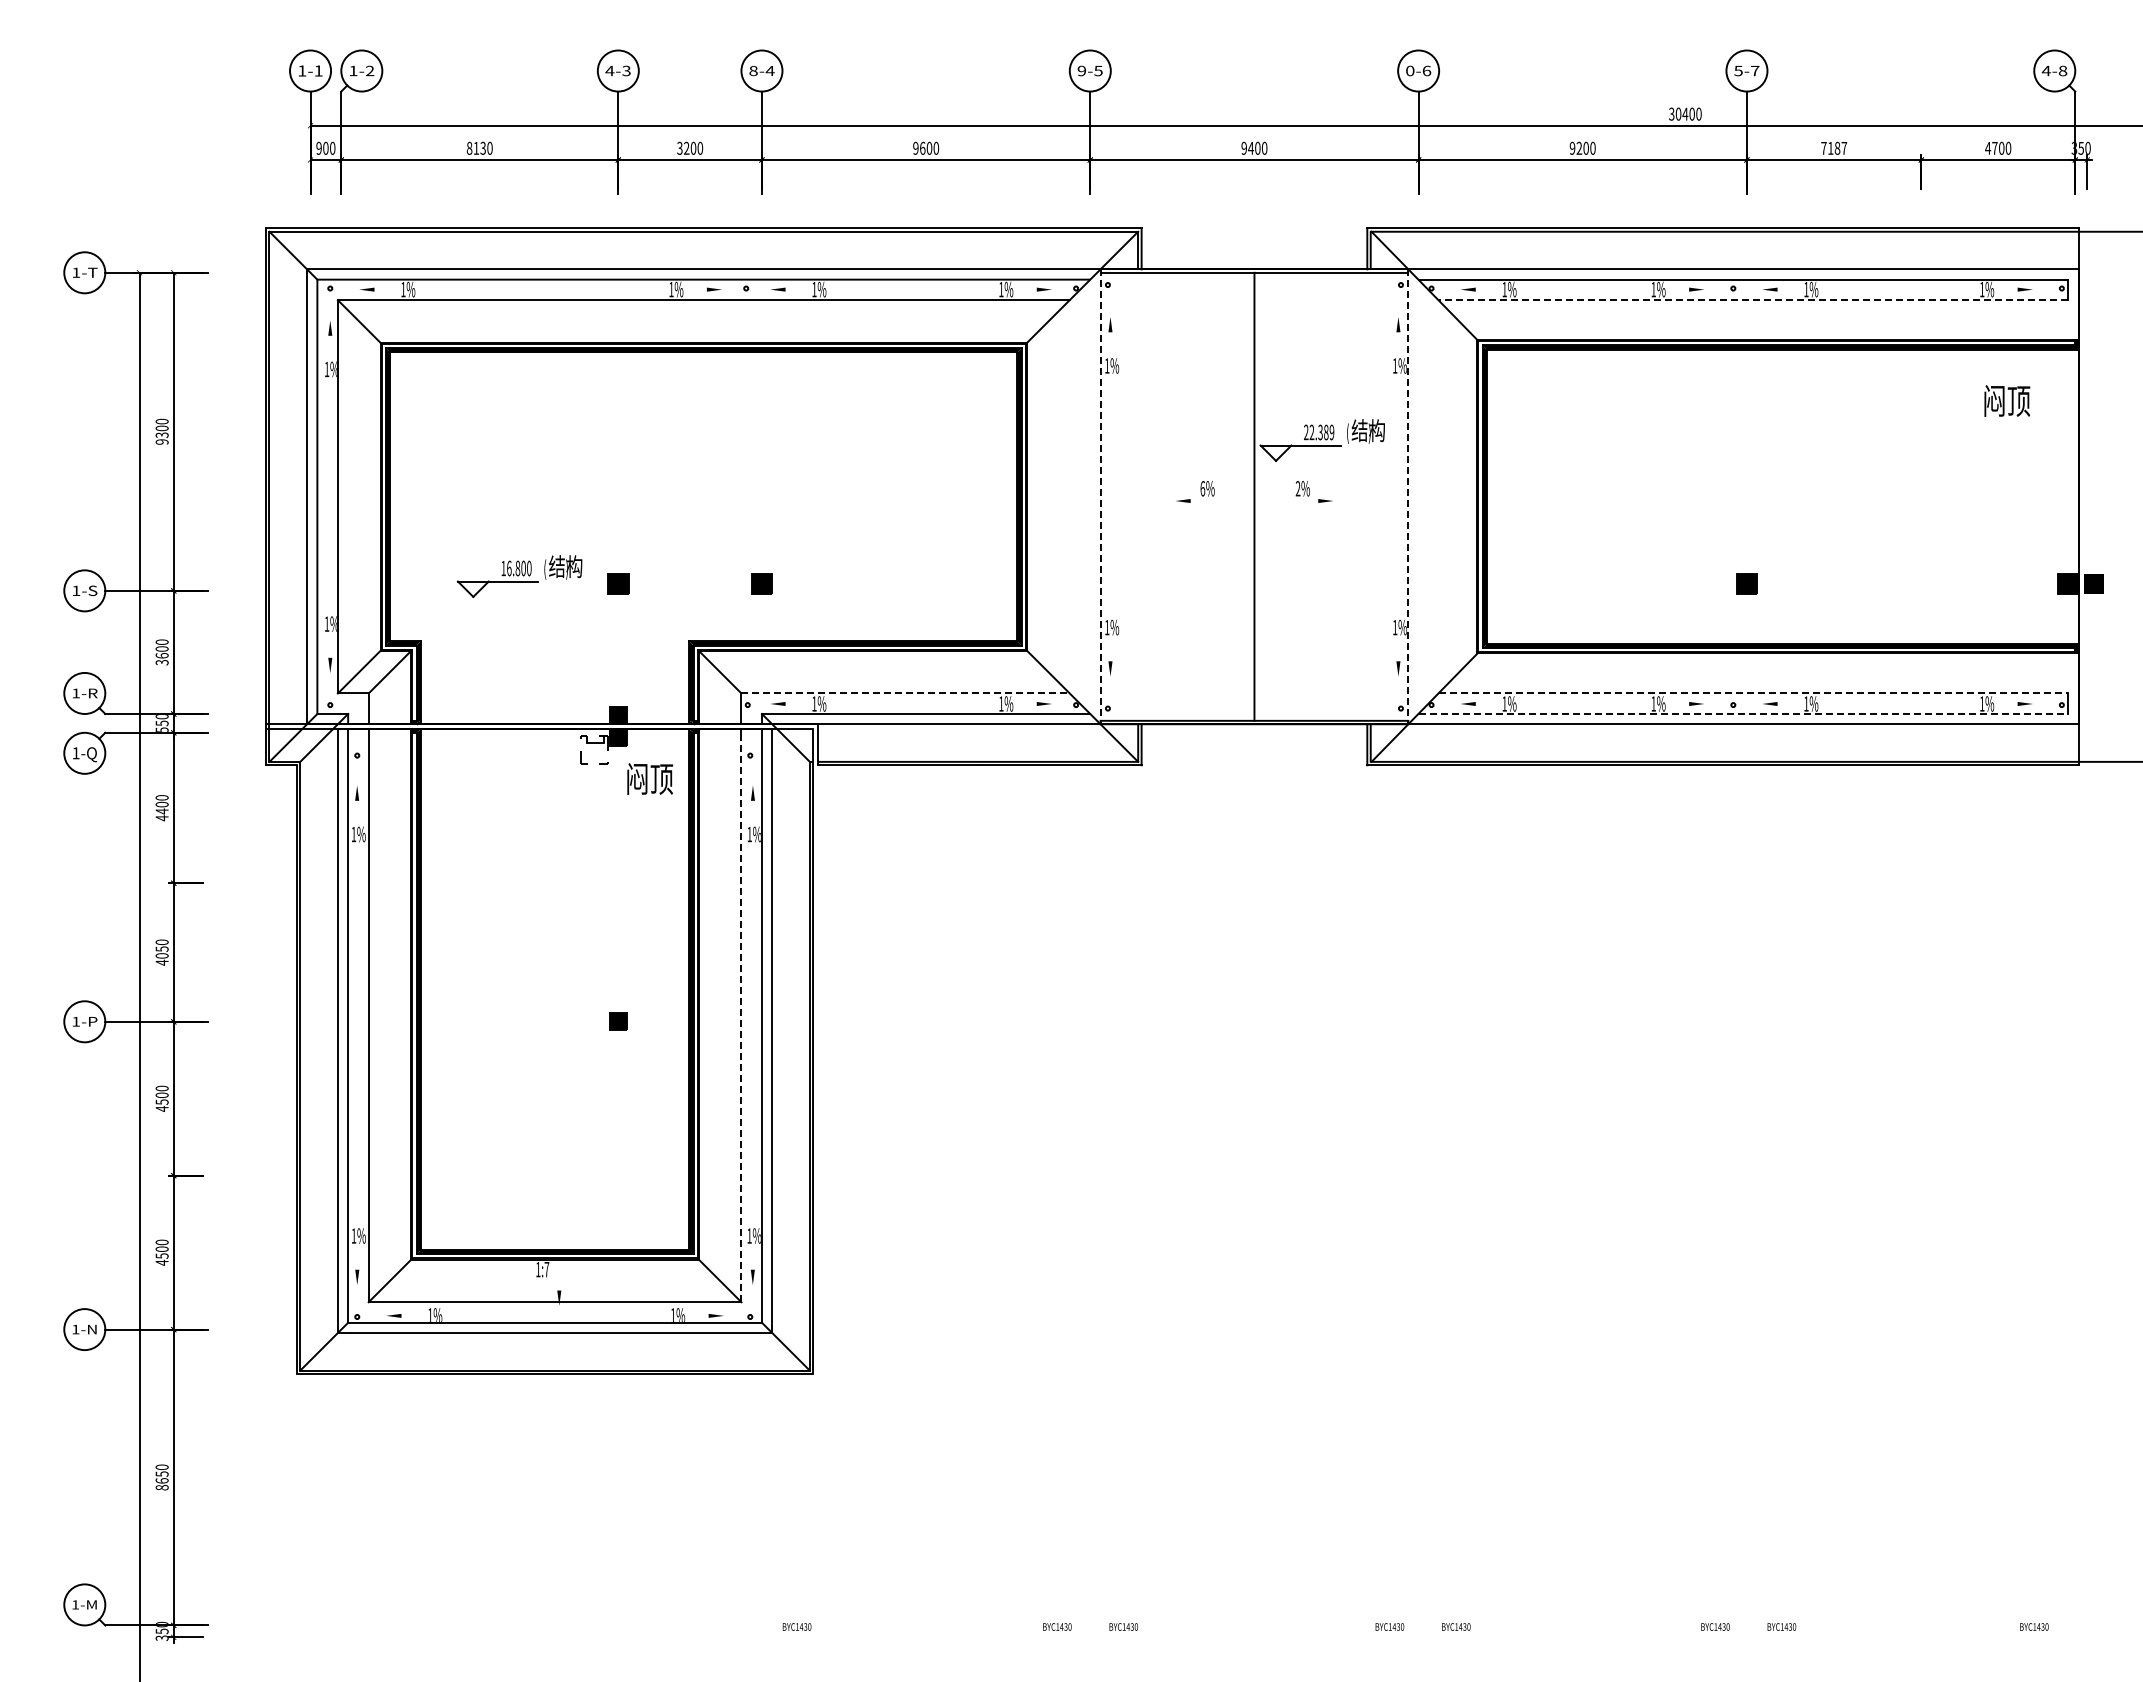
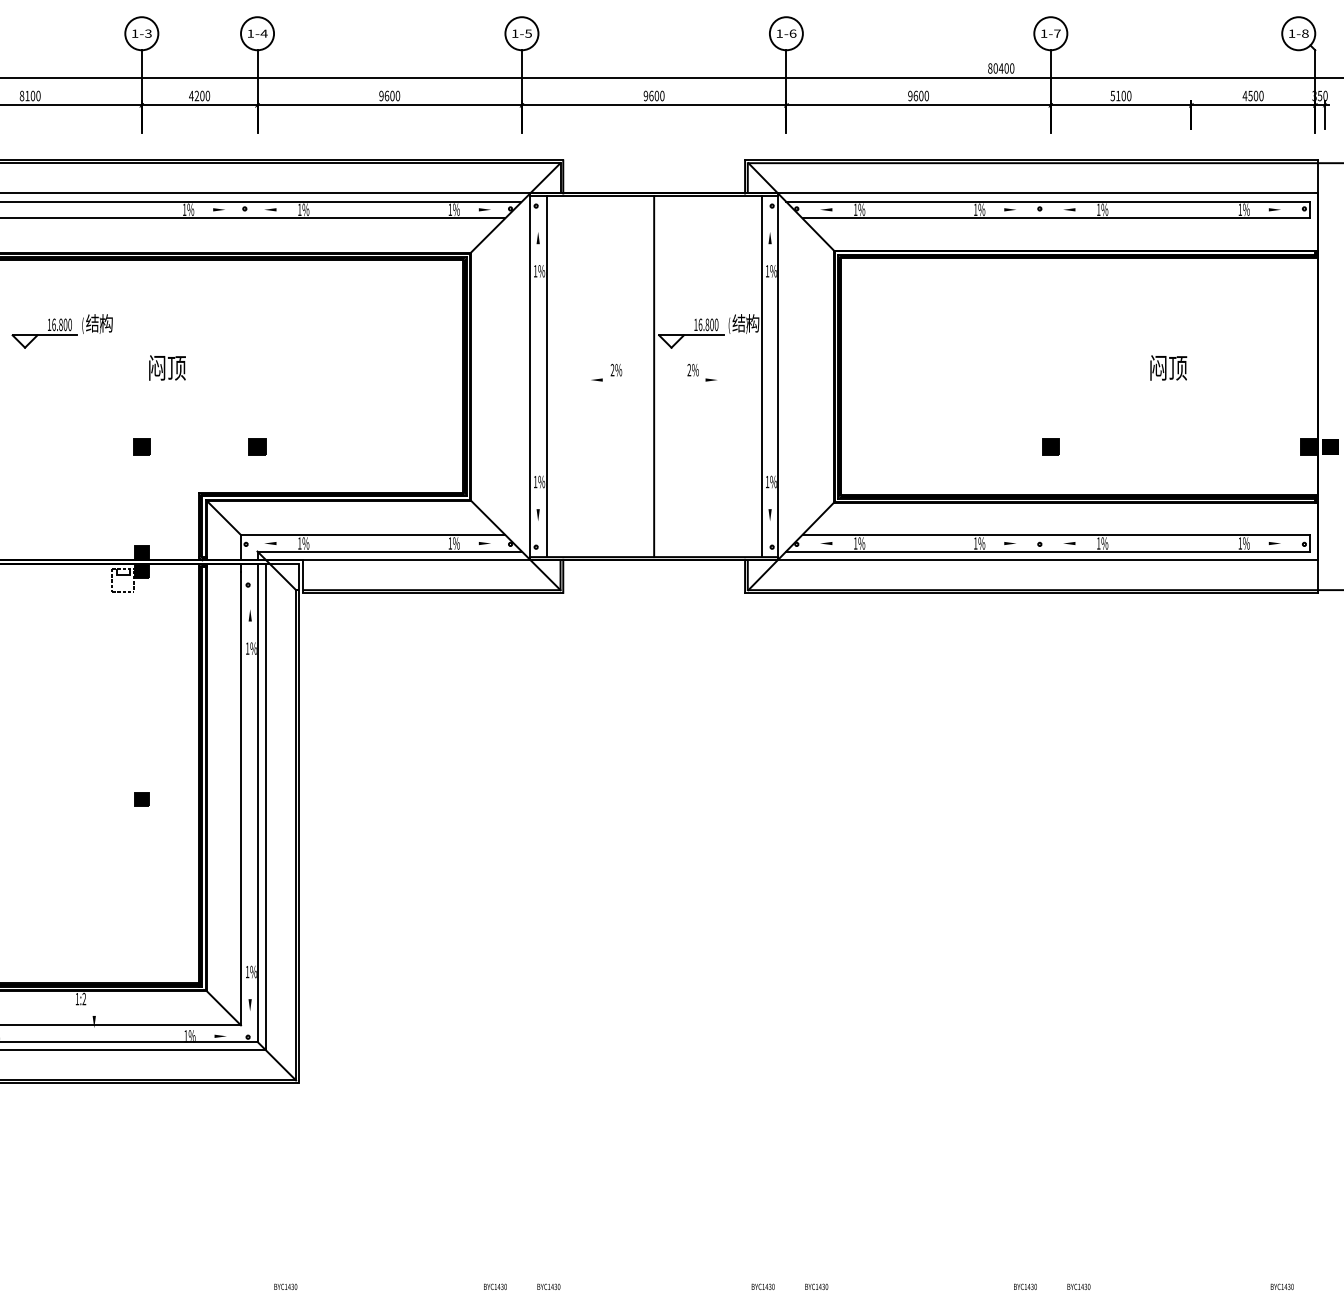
text: (1081, 70) -> (514, 33), 9-5 -> 1-5
text: (1410, 70) -> (779, 33), 0-6 -> 1-6
text: (1738, 70) -> (1044, 33), 5-7 -> 1-7
text: (2045, 70) -> (1291, 33), 4-8 -> 1-8
text: (609, 71) -> (134, 34), 4-3 -> 1-3
text: (753, 71) -> (250, 34), 8-4 -> 1-4
text: (1671, 113) -> (990, 67), 30400 -> 80400
text: (679, 147) -> (191, 95), 3200 -> 4200
text: (1251, 147) -> (651, 95), 9400 -> 9600
text: (1579, 147) -> (915, 95), 9200 -> 9600
text: (1834, 147) -> (1121, 95), 7187 -> 5100
text: (482, 148) -> (32, 96), 8130 -> 8100
text: (1994, 148) -> (1250, 96), 4700 -> 4500
line: (1753, 300) -> (1056, 218), dashed -> solid
text: (2007, 400) -> (1168, 367), moved
text: (1319, 432) -> (706, 324), 22.389 -> 16.800
text: (1202, 488) -> (612, 369), 6% -> 2%
line: (1121, 496) -> (547, 376), added
line: (1387, 496) -> (761, 376), added
line: (1100, 497) -> (530, 377), dashed -> solid
line: (1408, 497) -> (778, 377), dashed -> solid
part: (519, 576) -> (62, 331), moved
line: (906, 693) -> (373, 535), dashed -> solid
line: (1753, 693) -> (1056, 535), dashed -> solid
line: (1743, 714) -> (1048, 551), dashed -> solid
text: (650, 778) -> (167, 367), moved
line: (741, 1020) -> (241, 798), dashed -> solid
text: (546, 1269) -> (83, 998), 1:7 -> 1:2

